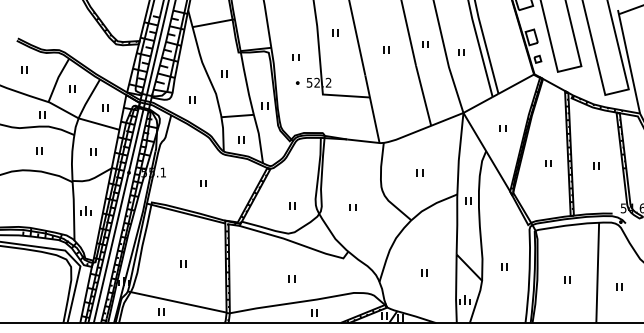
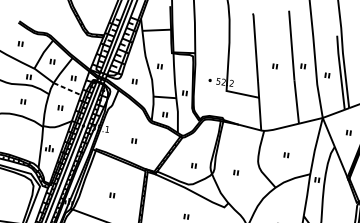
part: (335, 32) -> (241, 48), removed
part: (295, 57) -> (211, 62), removed
line: (99, 124) -> (67, 89), solid -> dashed

